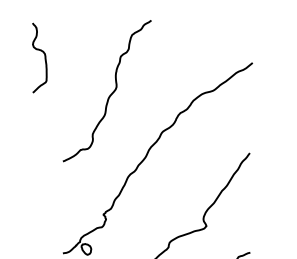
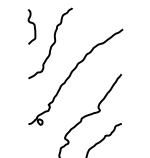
curve: (42, 57) -> (33, 26), moved

